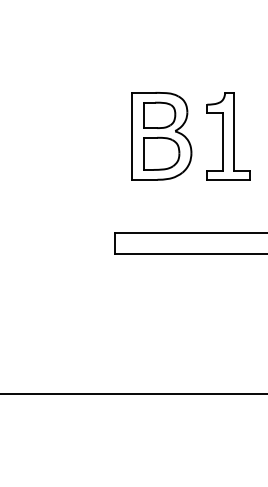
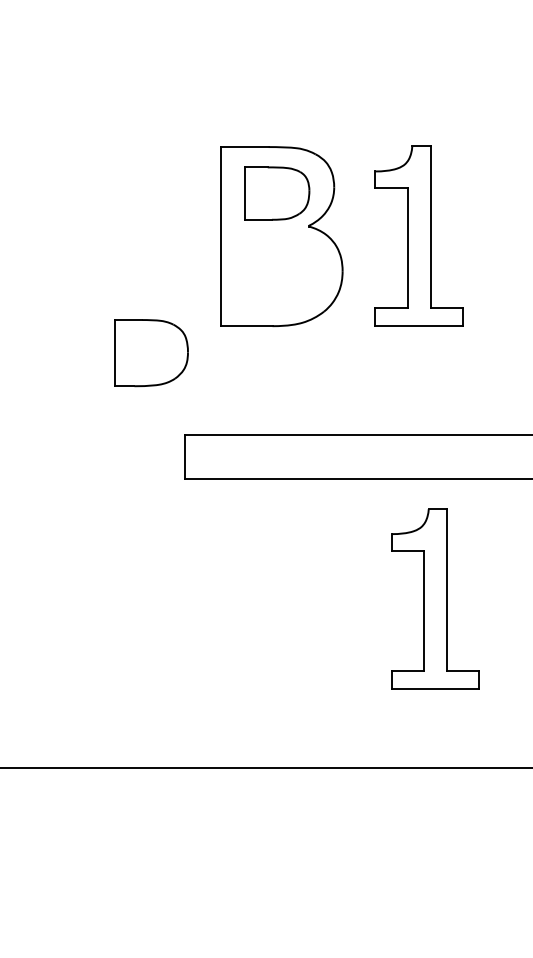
part: (161, 153) -> (151, 352), moved
part: (236, 312) -> (435, 599), added

